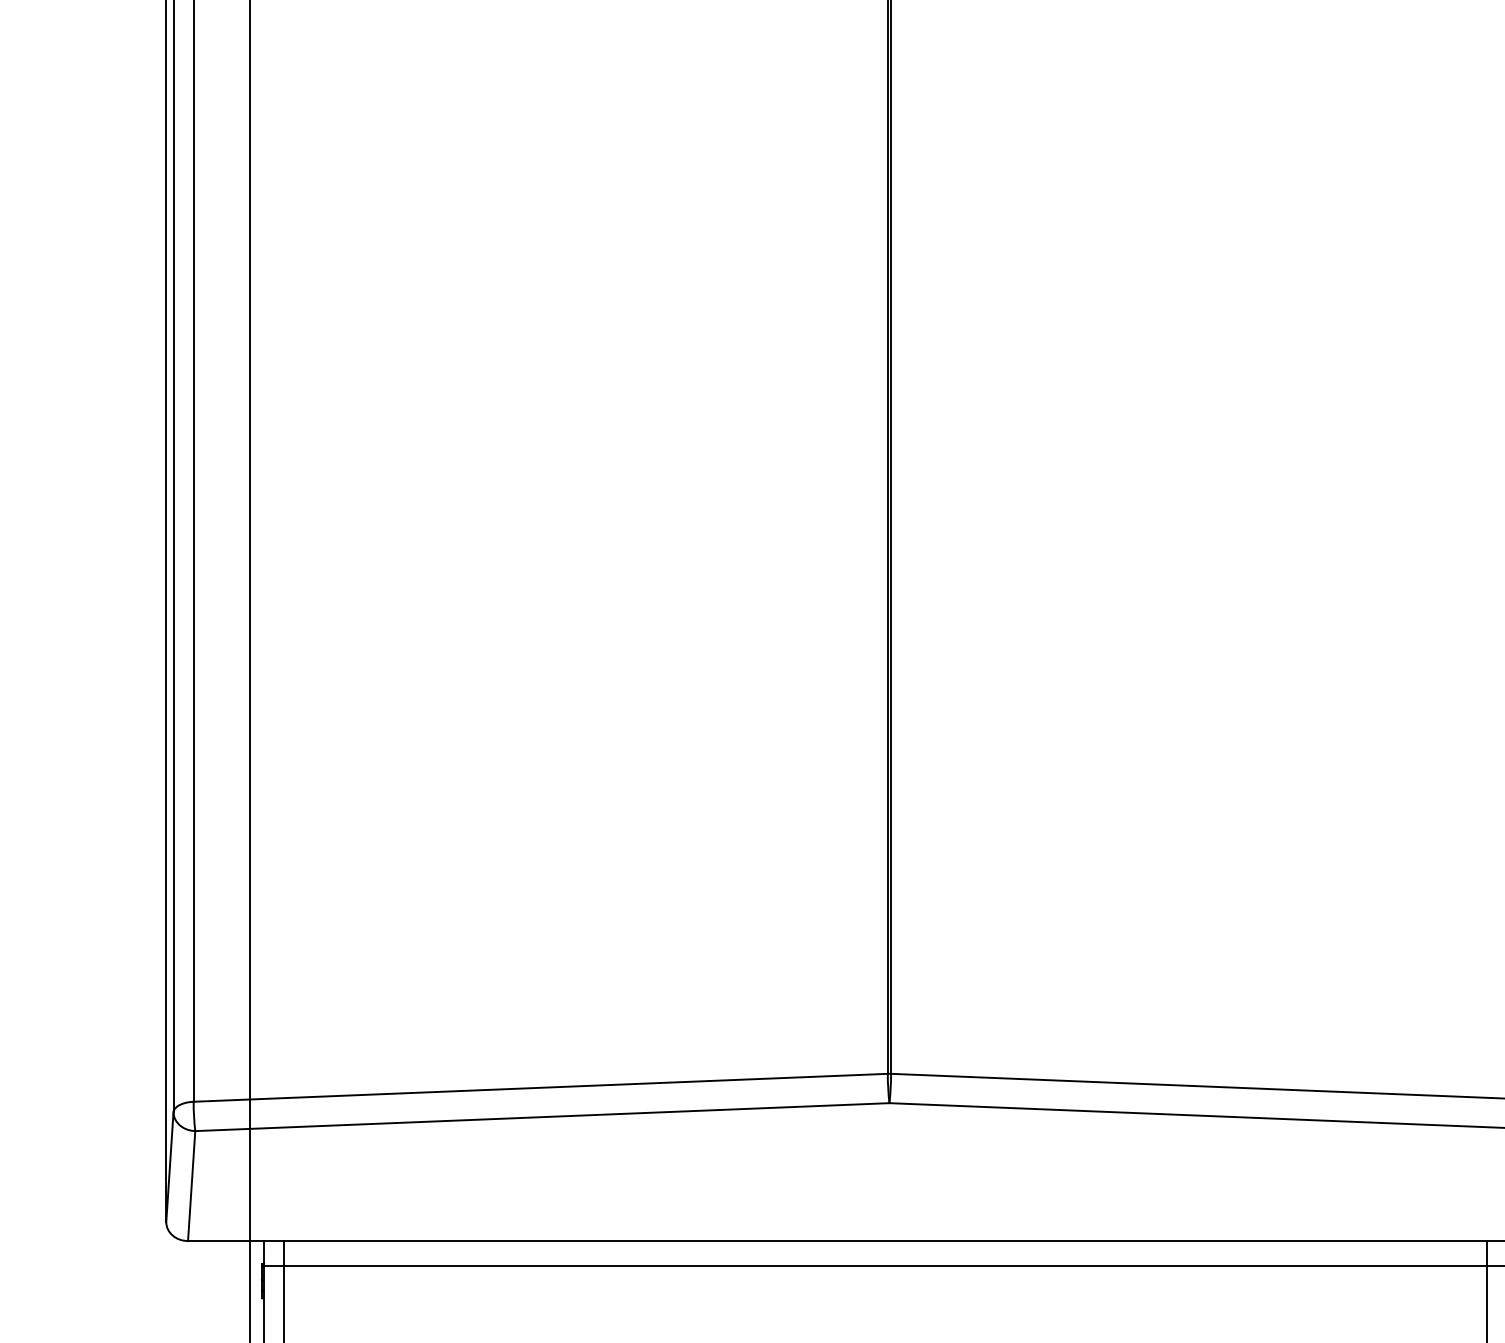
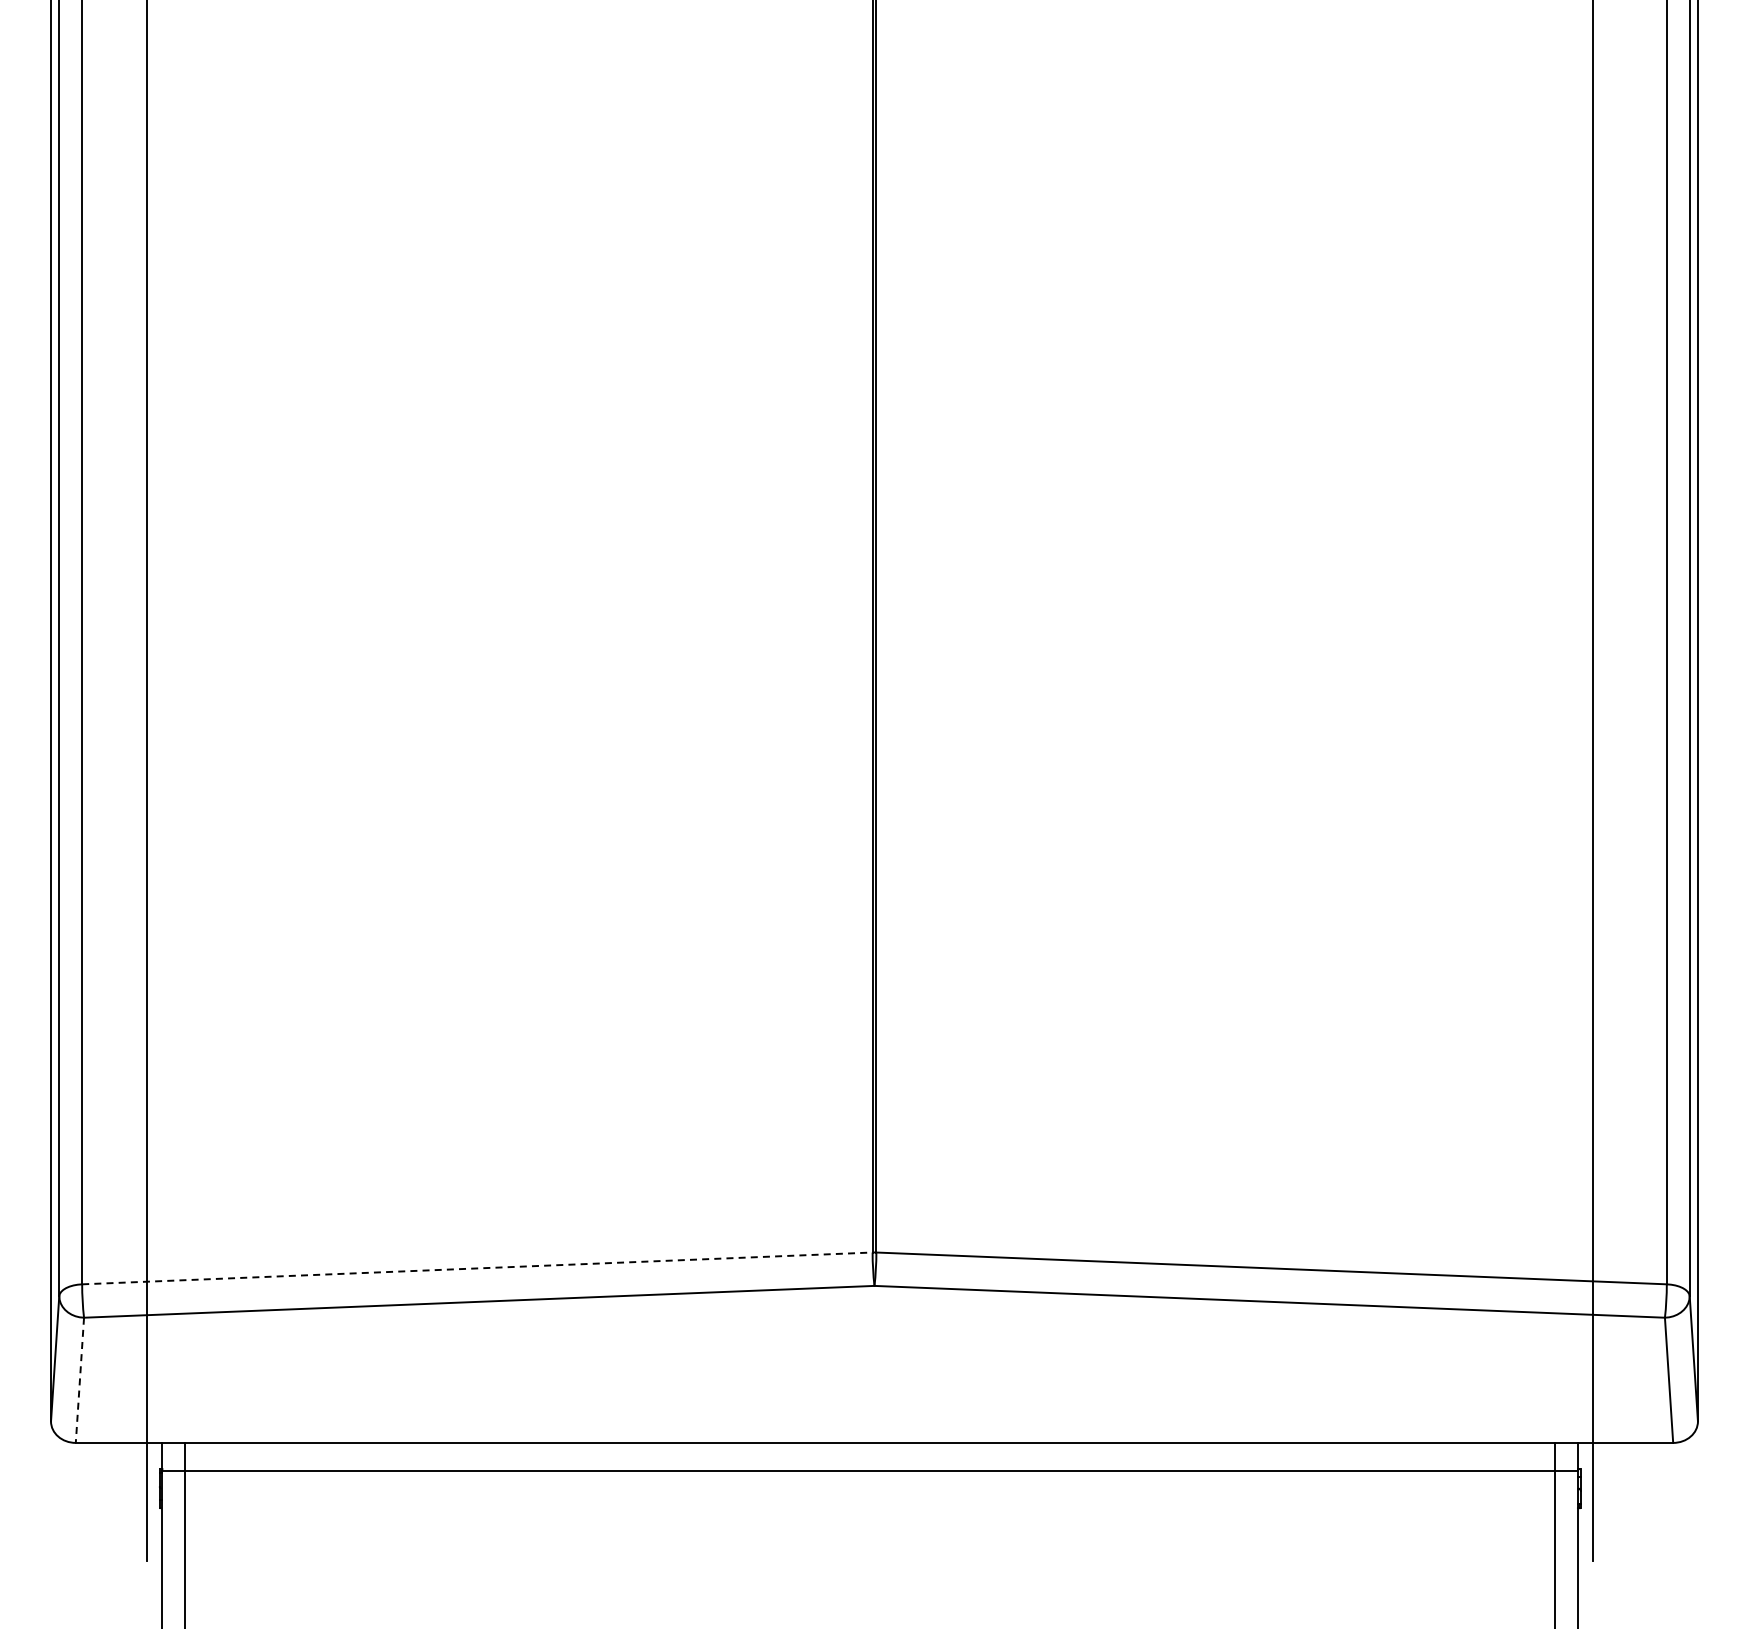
line: (540, 1087) -> (477, 1268), solid -> dashed
line: (191, 1186) -> (79, 1380), solid -> dashed

